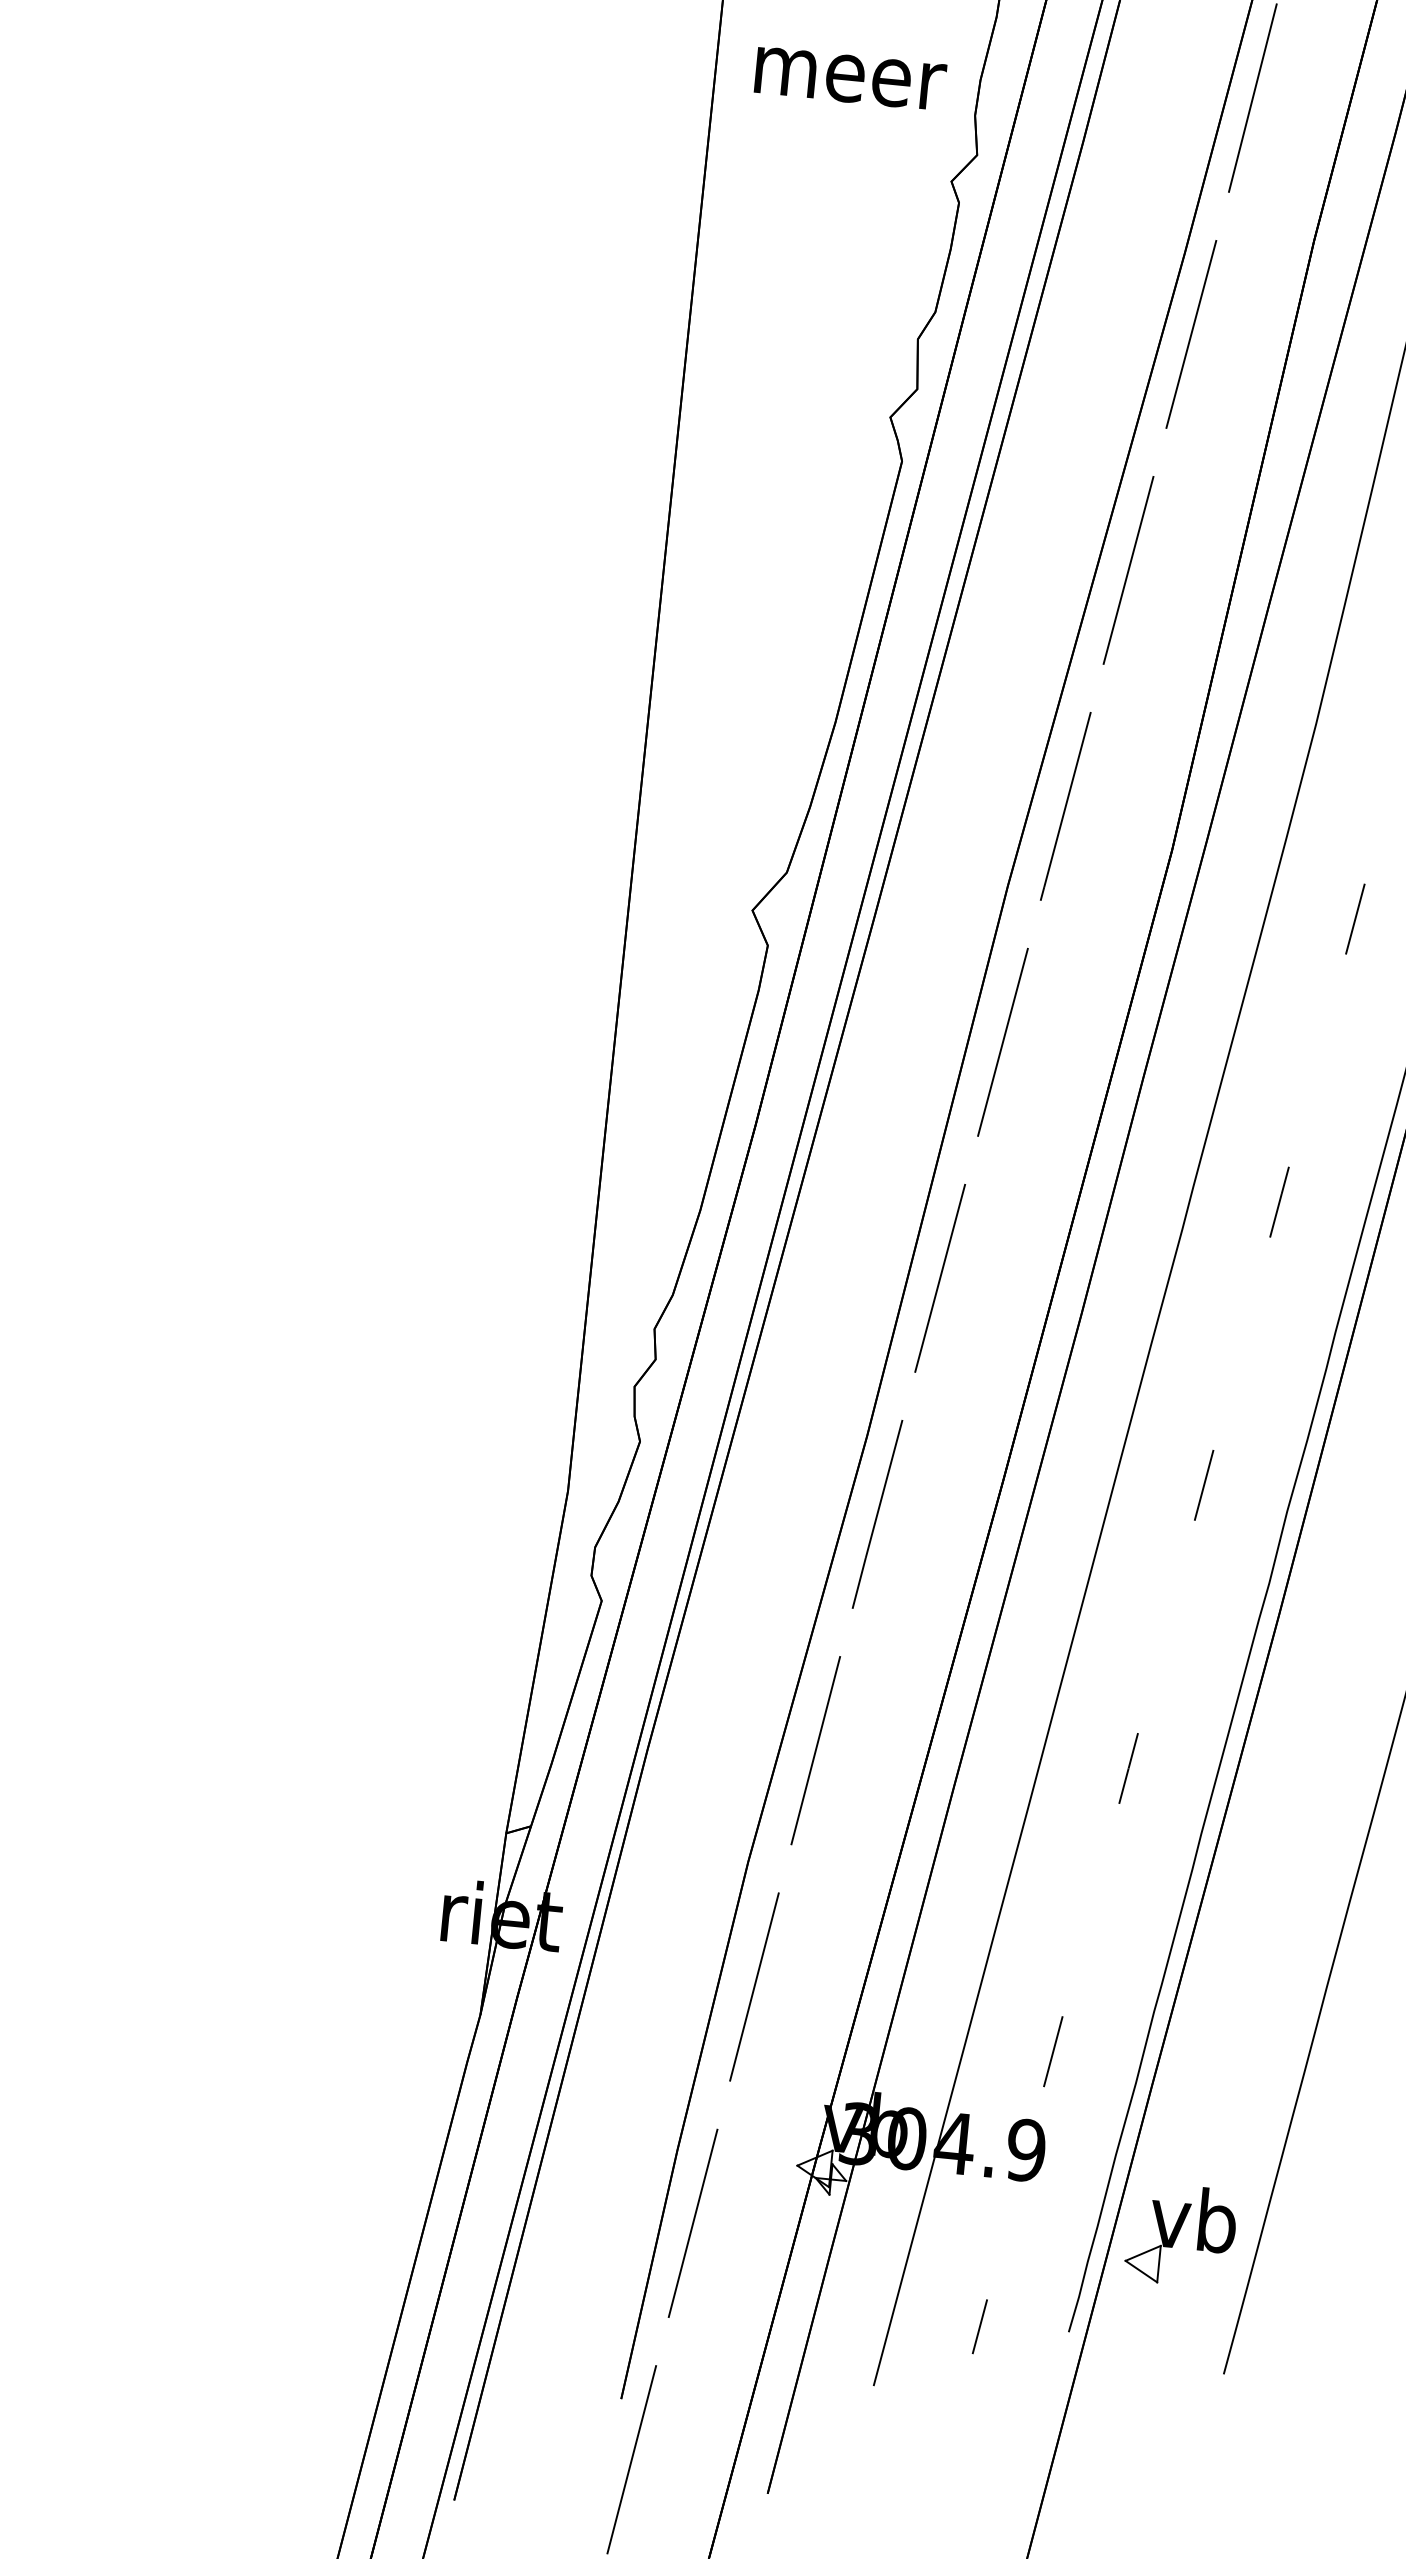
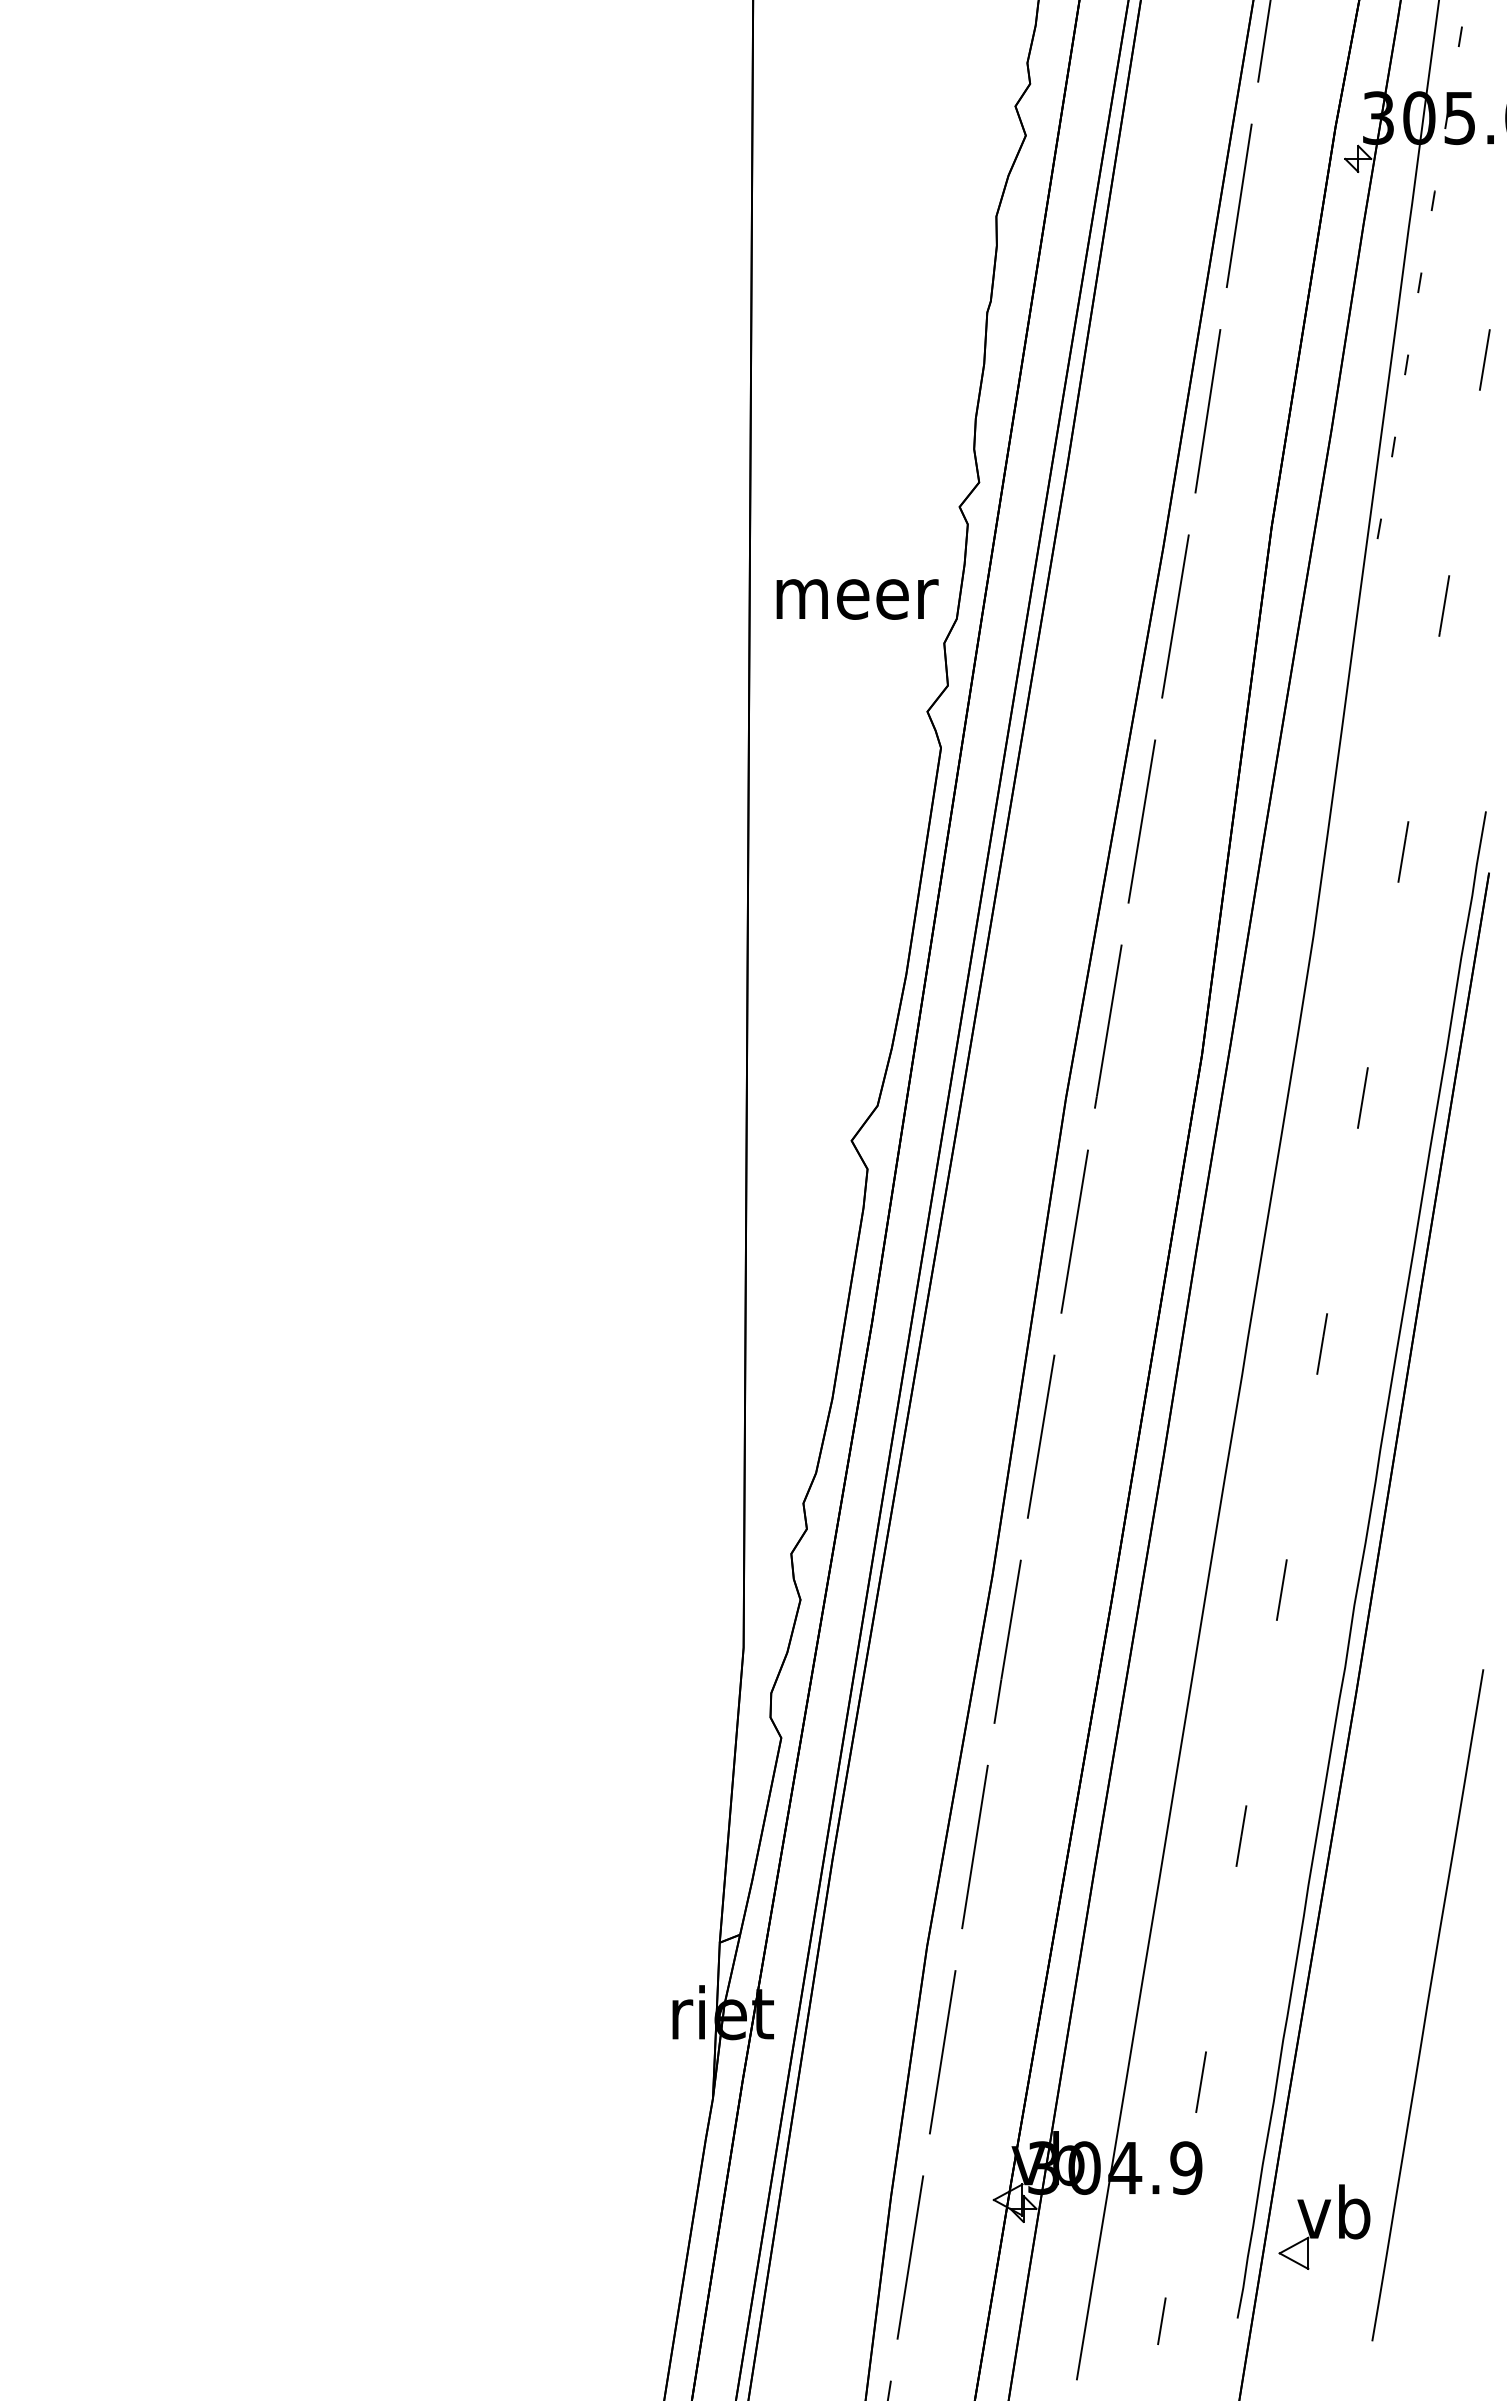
text: (850, 79) -> (857, 599), moved

